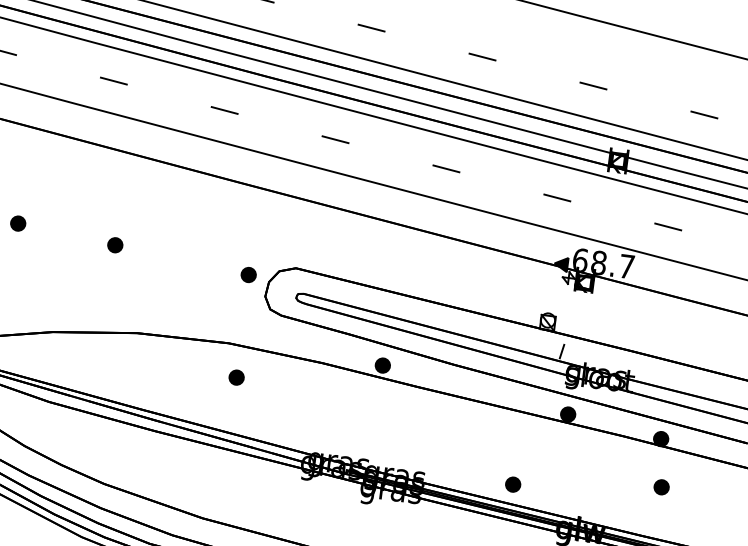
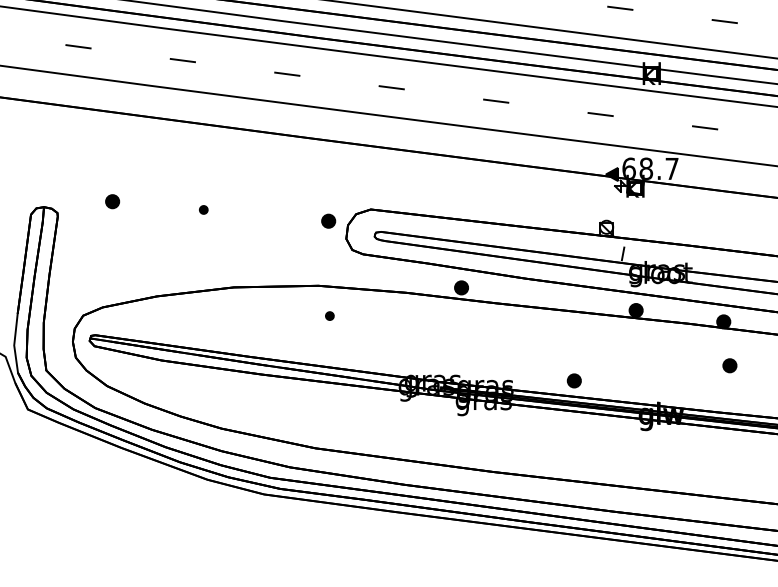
part: (115, 244) -> (203, 209), size x0.6
part: (236, 376) -> (329, 315), size x0.6
part: (512, 484) -> (573, 380), moved

